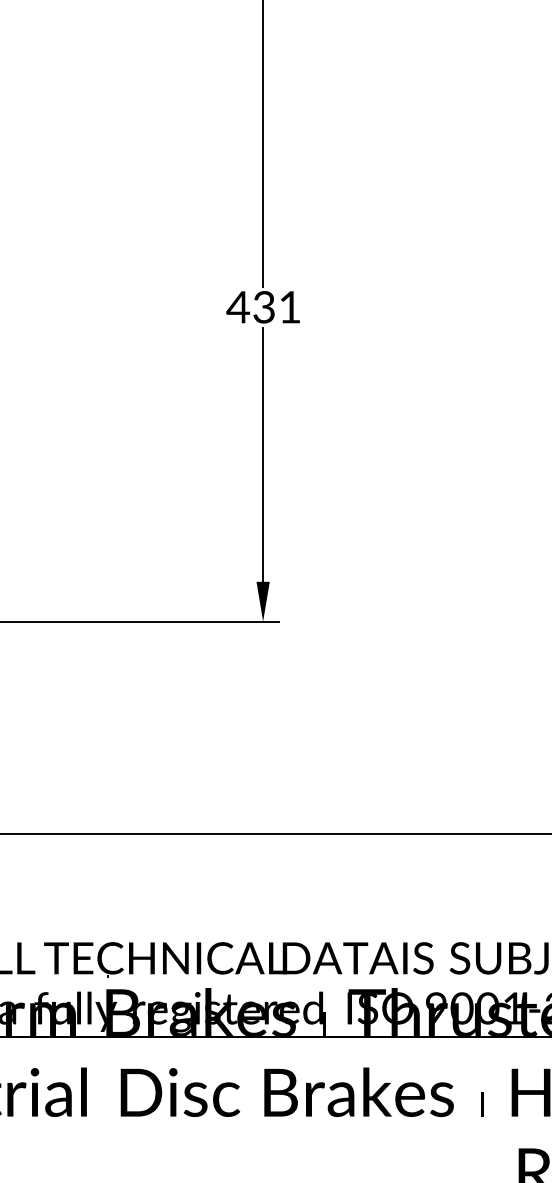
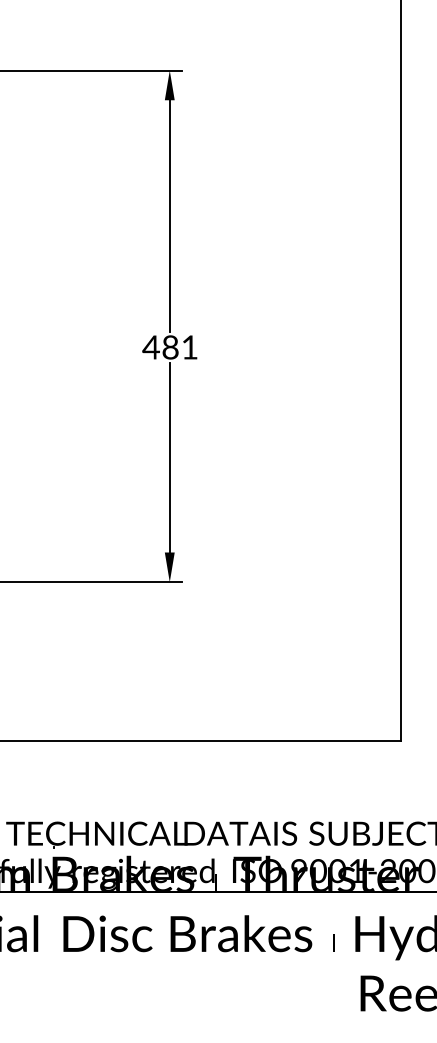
text: (264, 307) -> (170, 347), 431 -> 481

